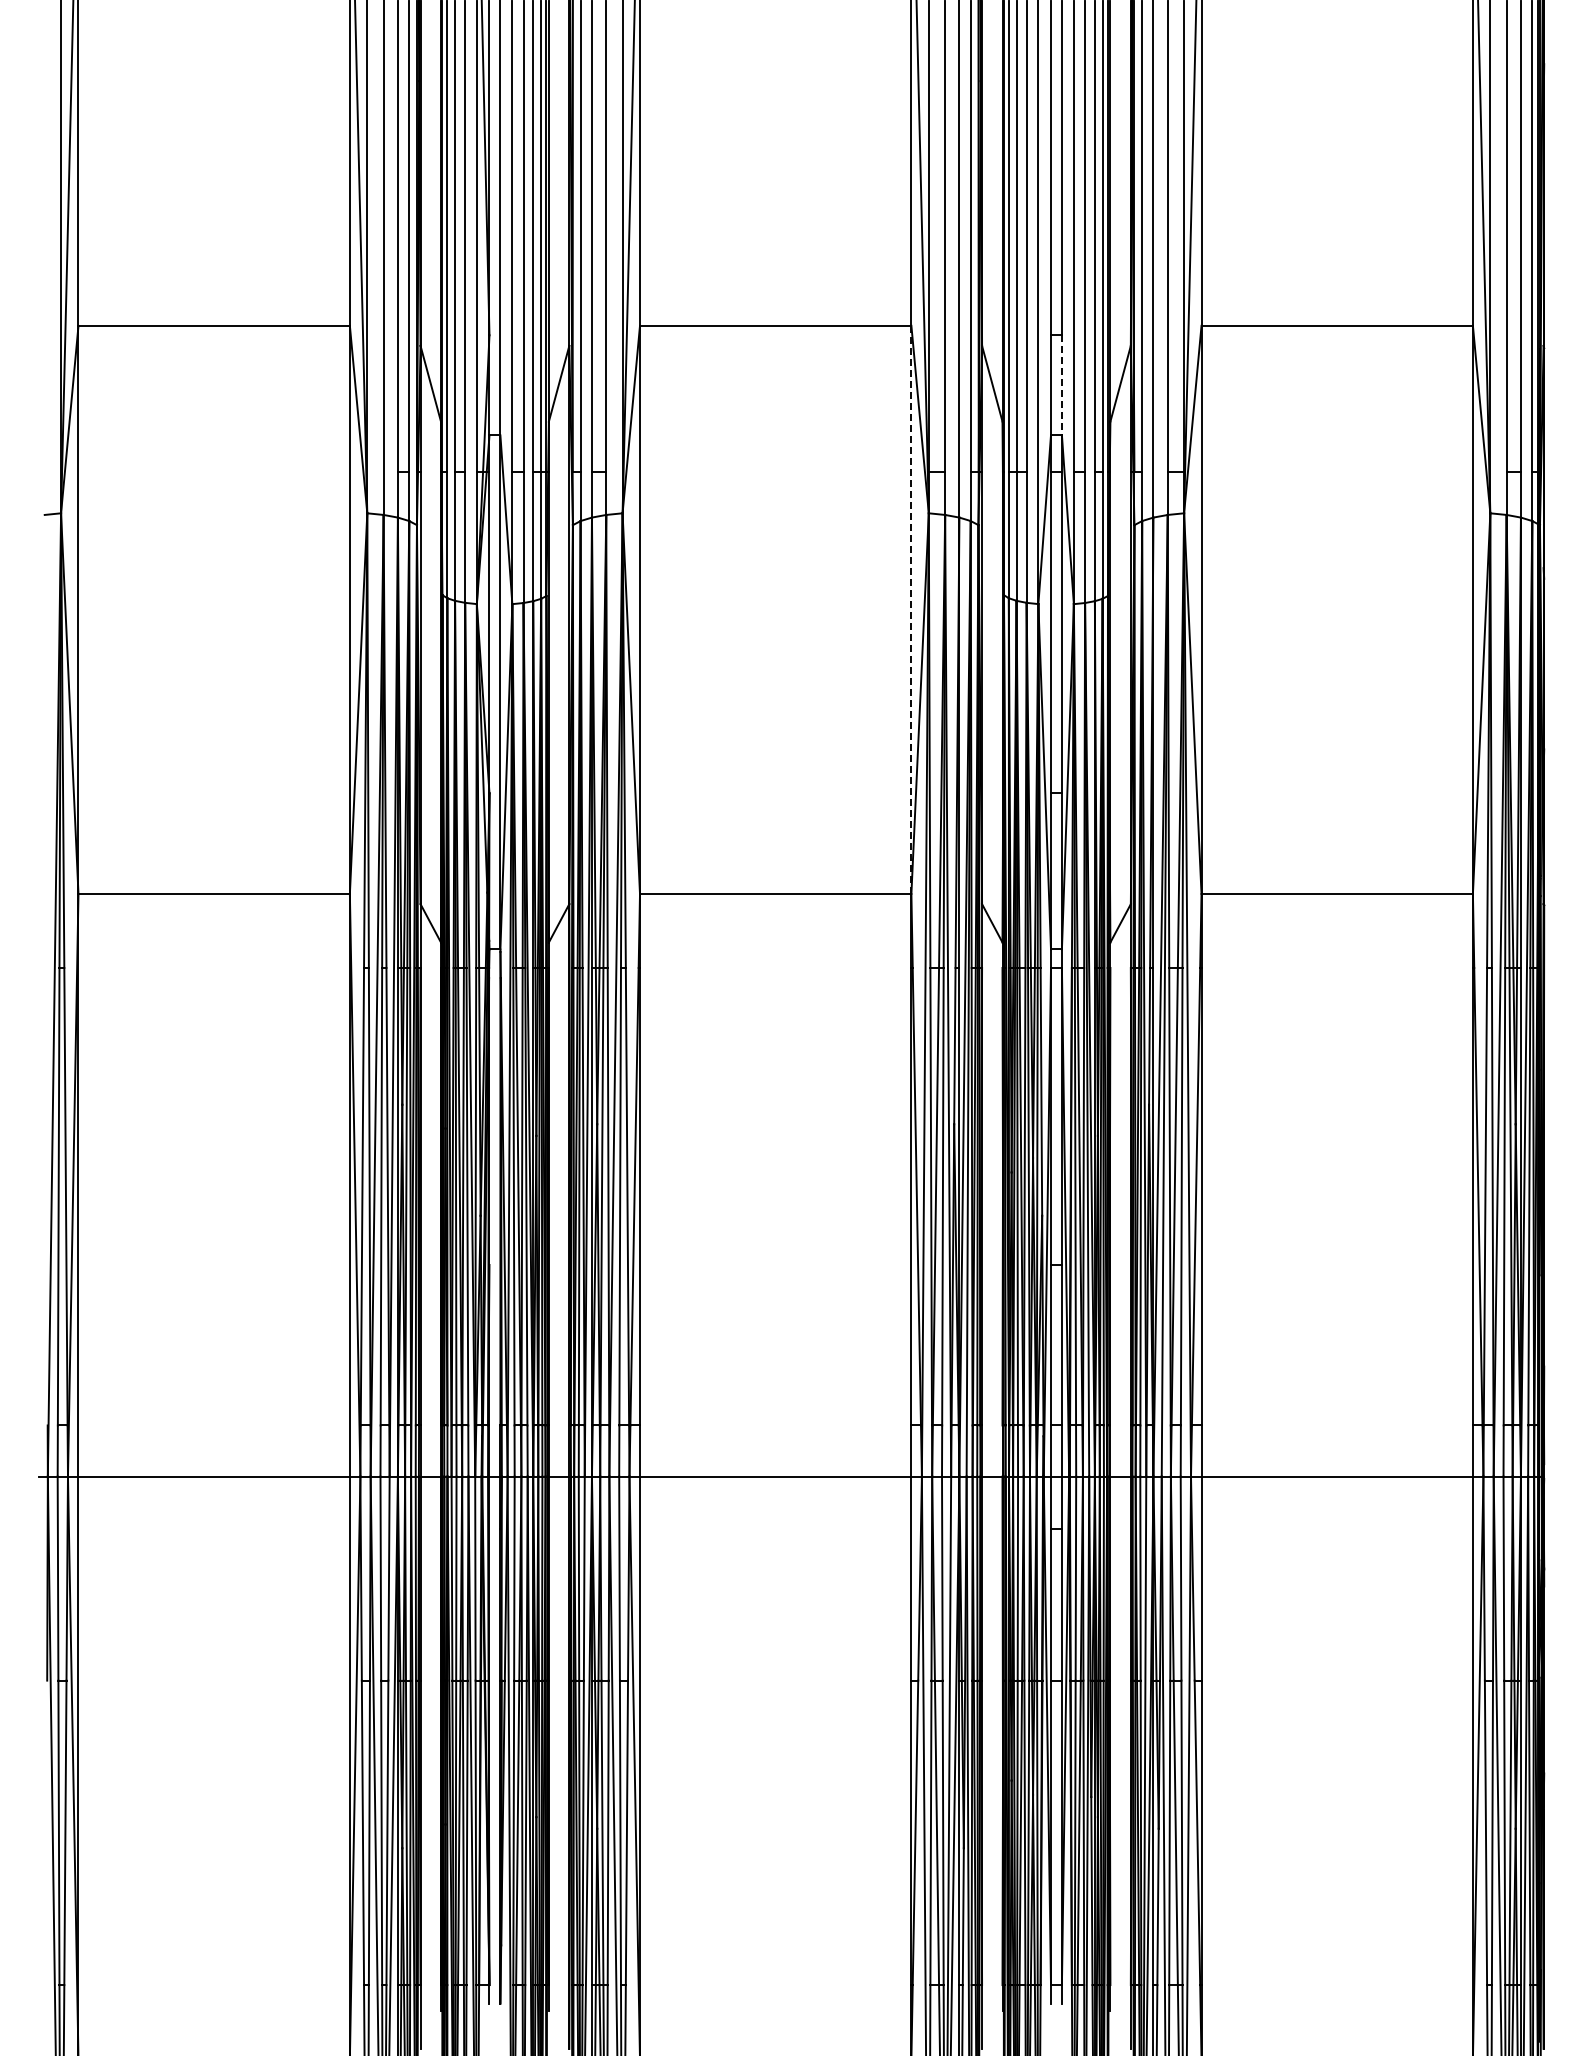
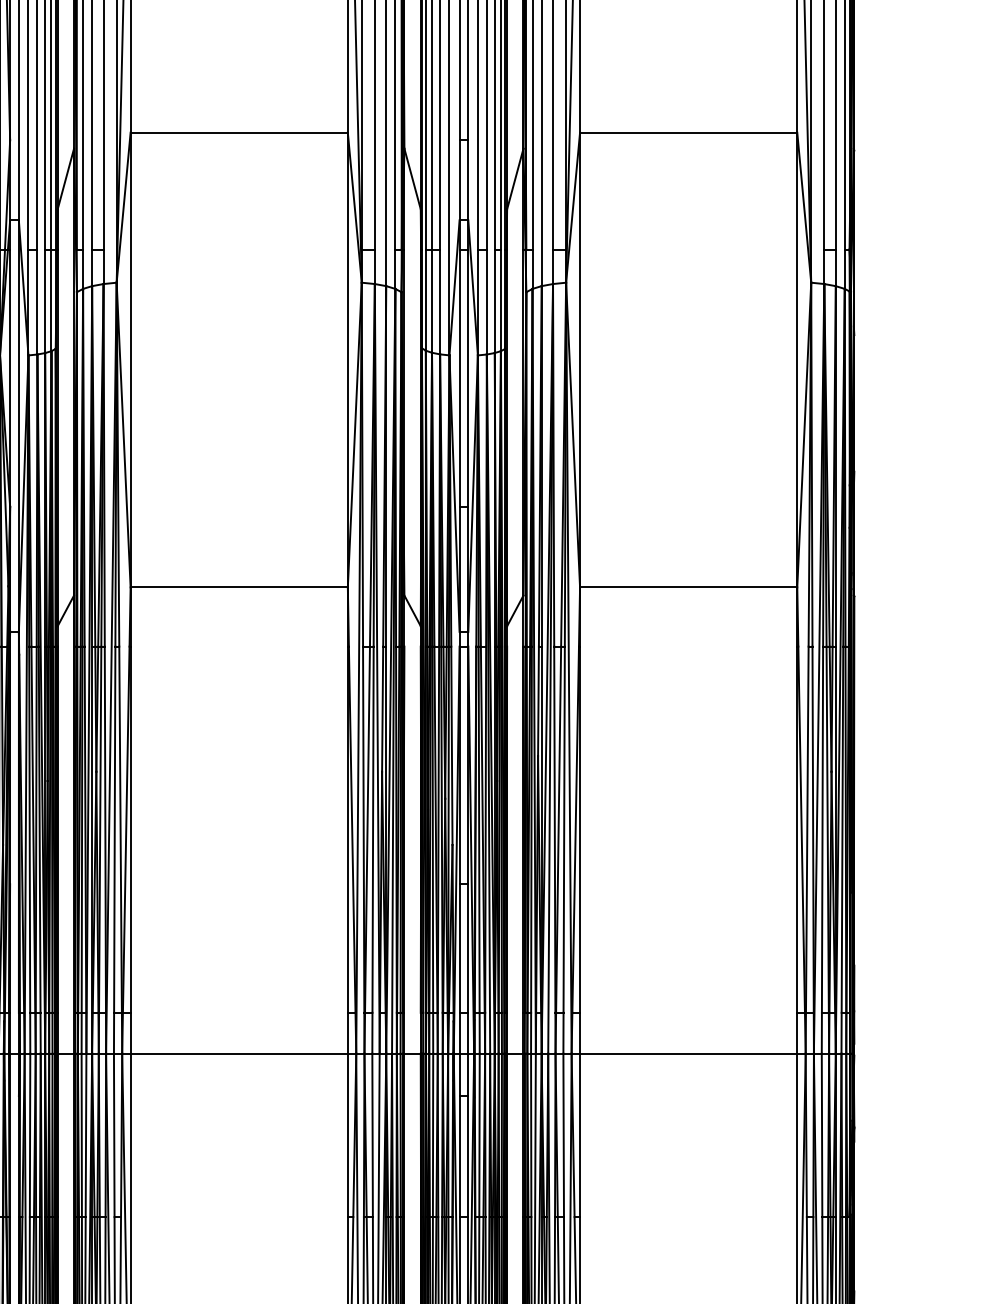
line: (1061, 385) -> (467, 180), dashed -> solid
line: (911, 609) -> (347, 359), dashed -> solid

